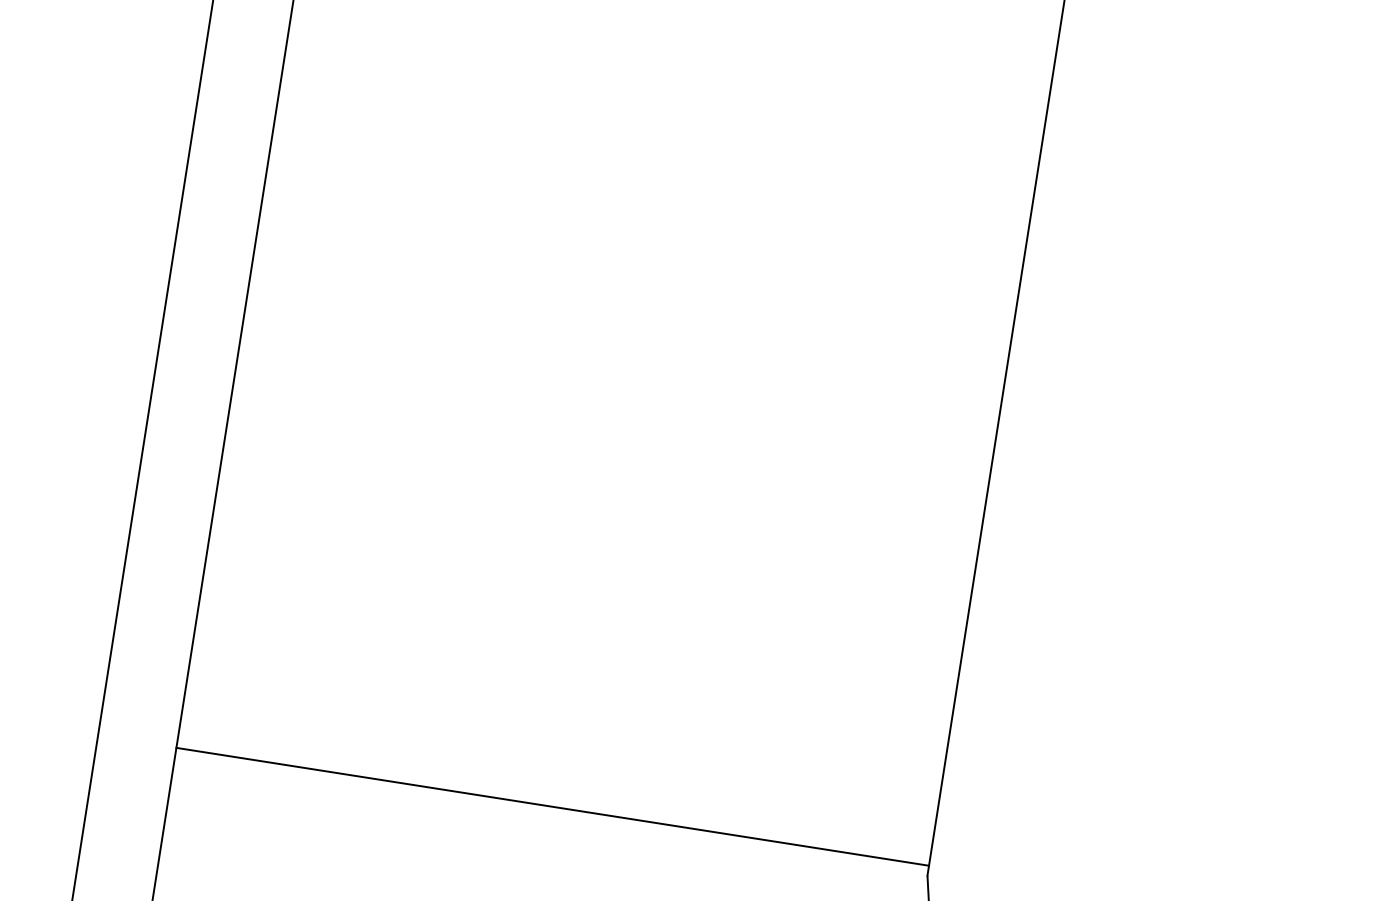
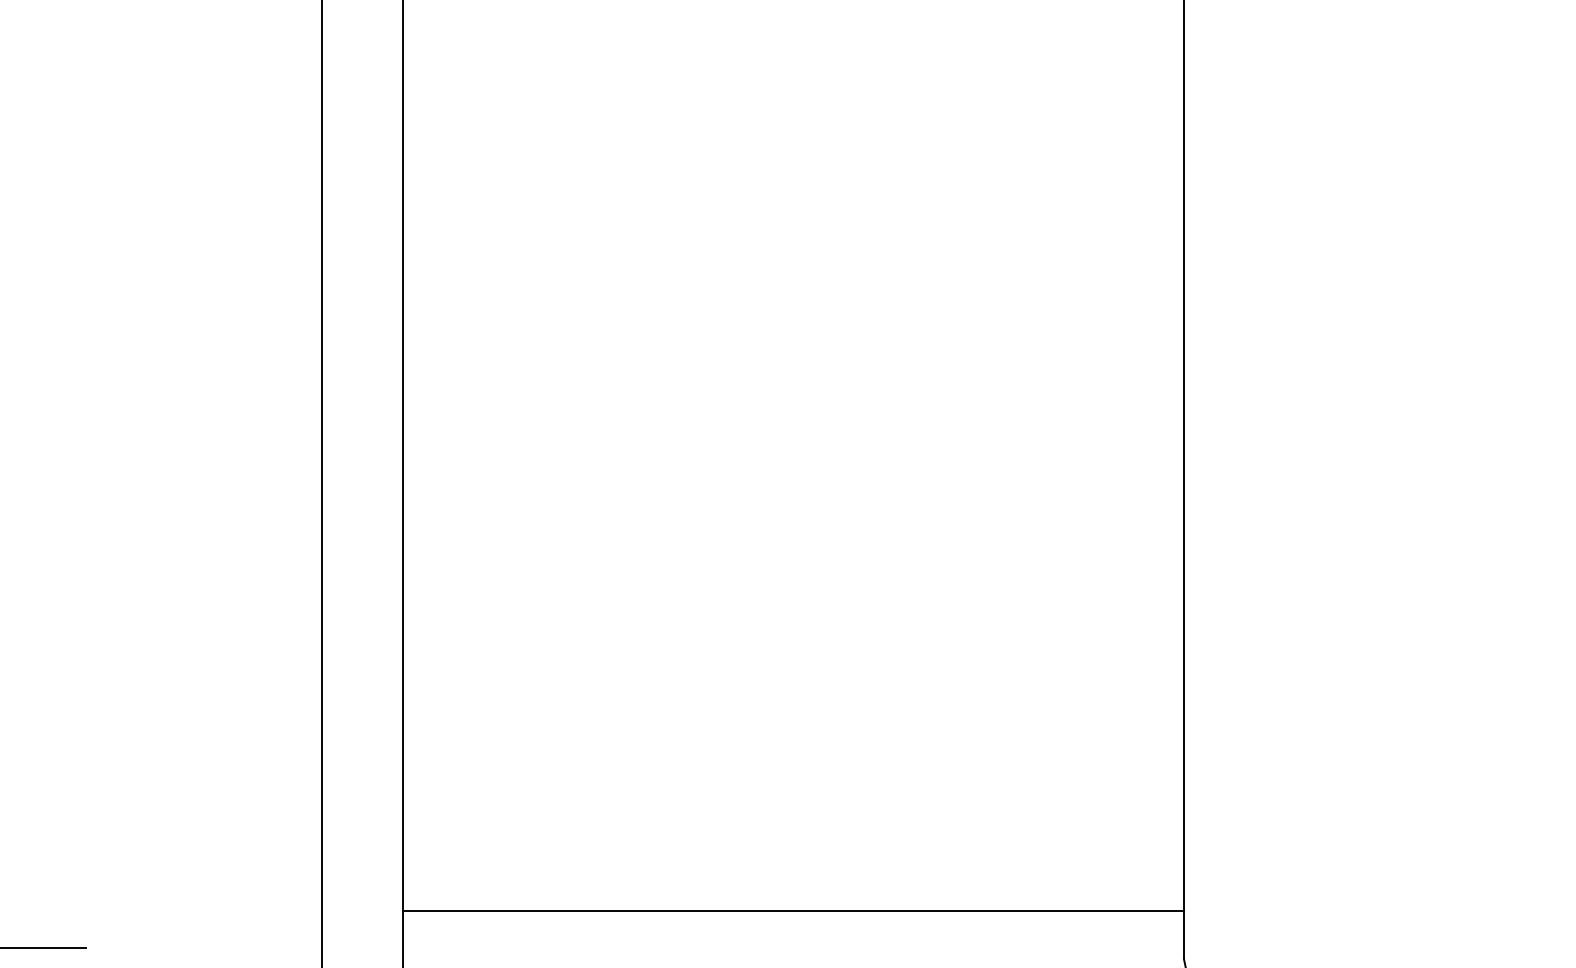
line: (552, 806) -> (793, 910), moved

